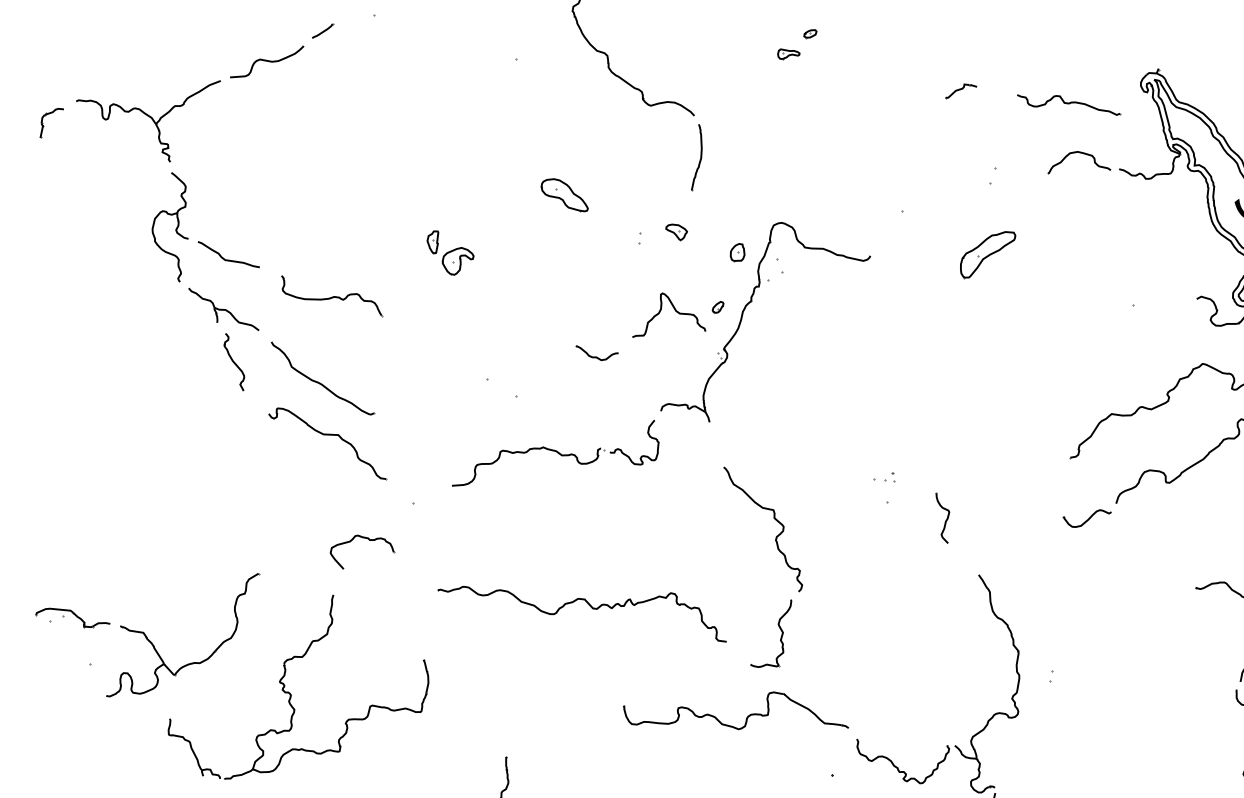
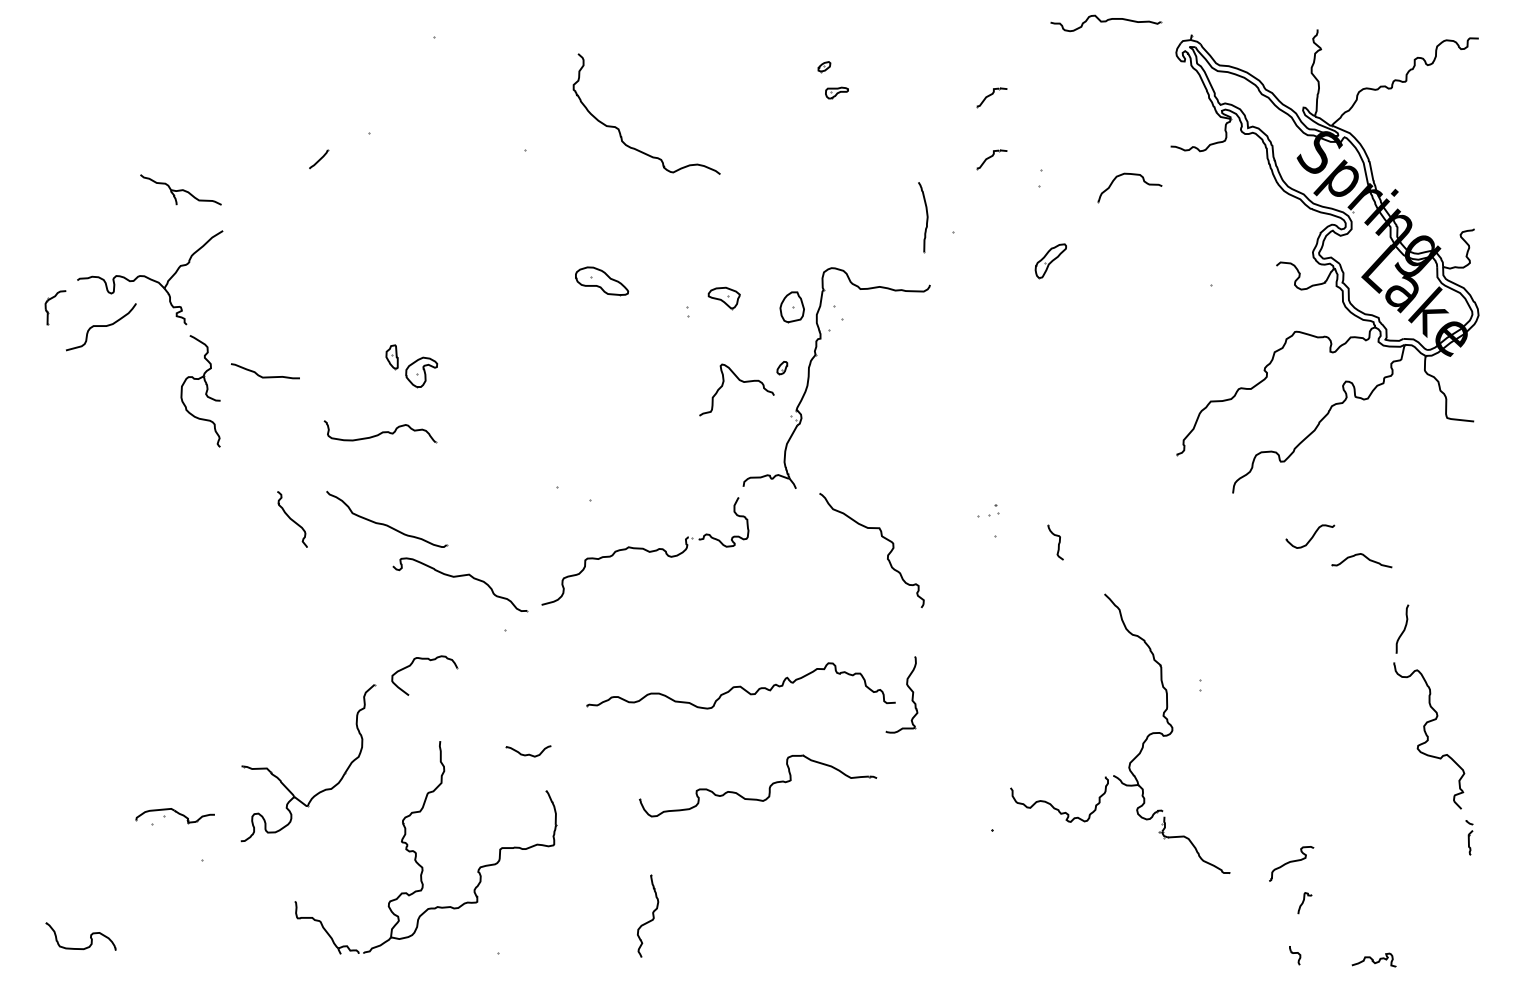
part: (788, 54) -> (836, 92), moved
curve: (267, 61) -> (101, 326), moved
part: (1069, 105) -> (1106, 23), moved
part: (949, 149) -> (991, 159), added
part: (1085, 154) -> (1132, 175), moved
part: (697, 157) -> (923, 217), moved
part: (676, 232) -> (724, 298), size x1.4
part: (737, 252) -> (791, 307), size x1.6
part: (449, 254) -> (411, 366), moved
part: (986, 255) -> (1050, 261), size x0.6
curve: (227, 259) -> (265, 376), moved
part: (223, 308) -> (180, 189), moved
part: (596, 354) -> (528, 751), moved
part: (327, 435) -> (458, 577), moved
part: (942, 518) -> (1055, 542), size x0.7
part: (1086, 518) -> (1310, 536), moved
curve: (776, 536) -> (887, 554), moved
part: (369, 541) -> (430, 661), moved
part: (585, 598) -> (740, 685), moved
part: (190, 662) -> (321, 790), moved
part: (745, 718) -> (768, 788), moved

